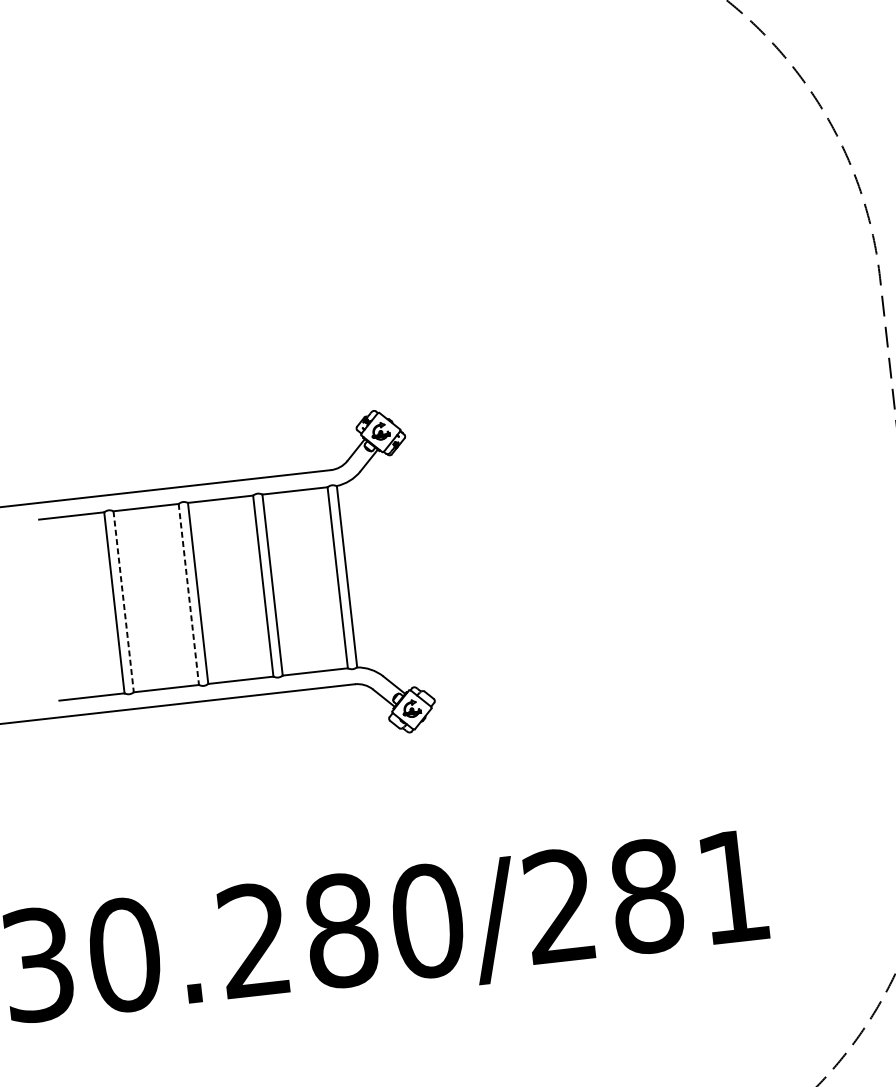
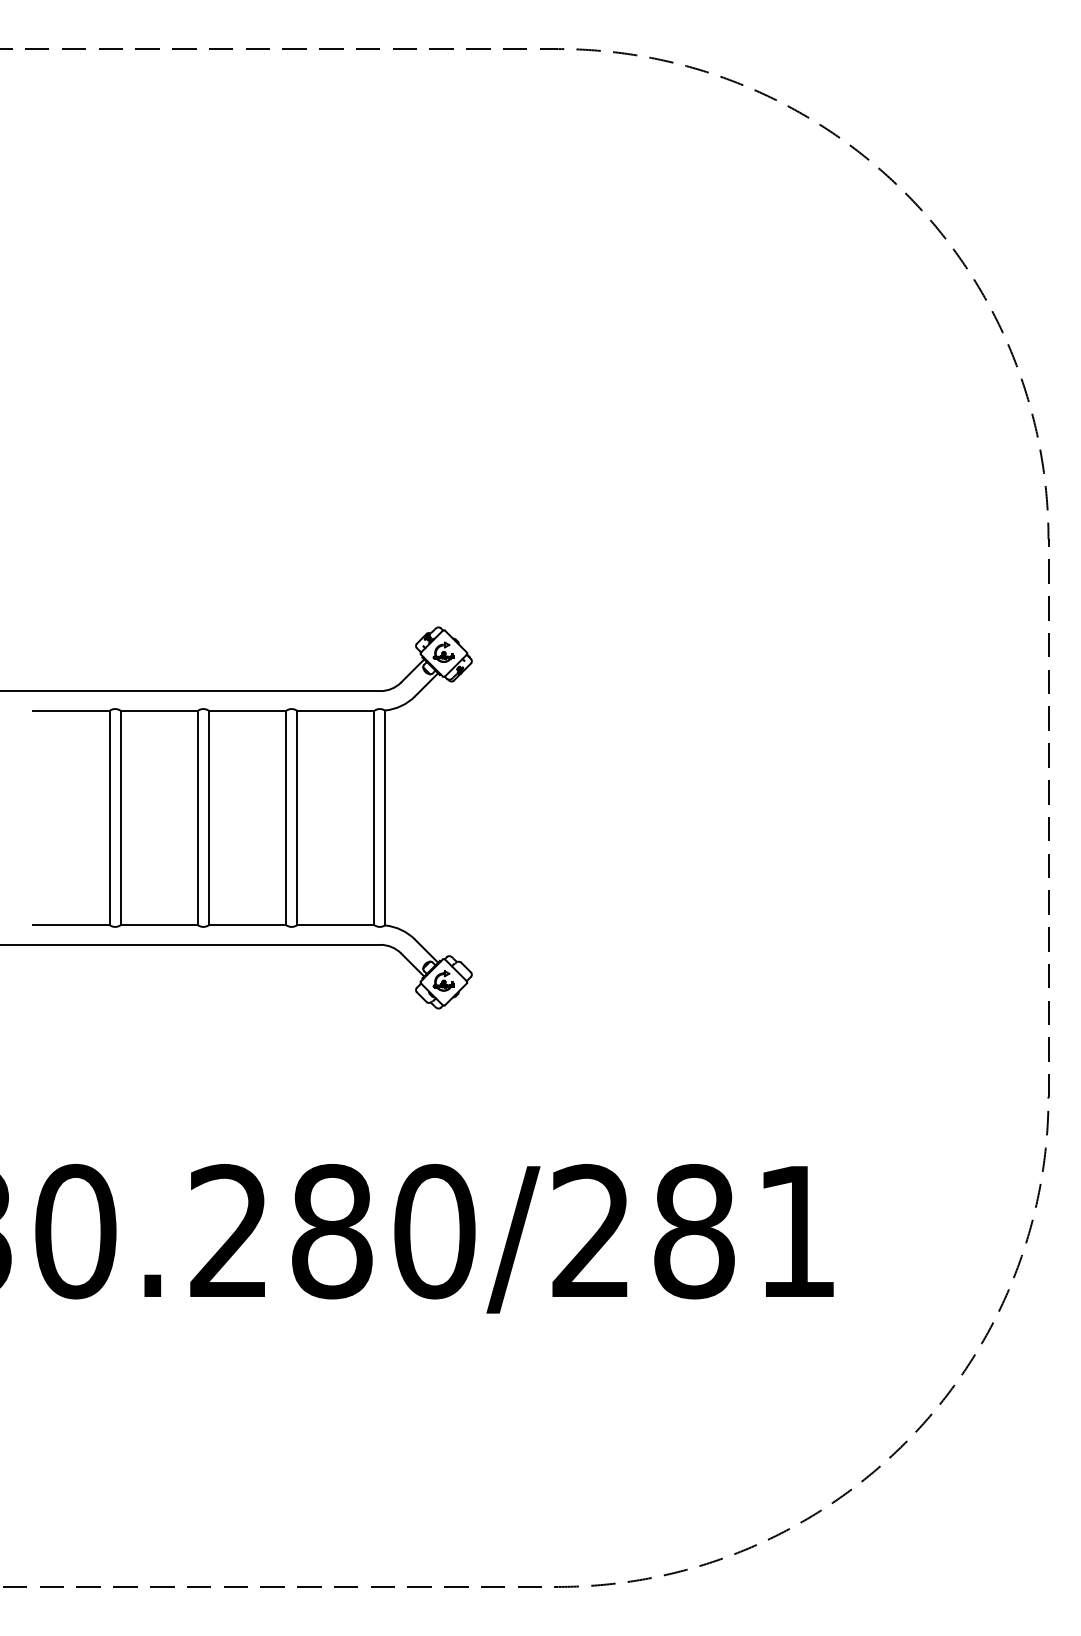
line: (188, 594) -> (197, 818), dashed -> solid
line: (123, 602) -> (120, 818), dashed -> solid

